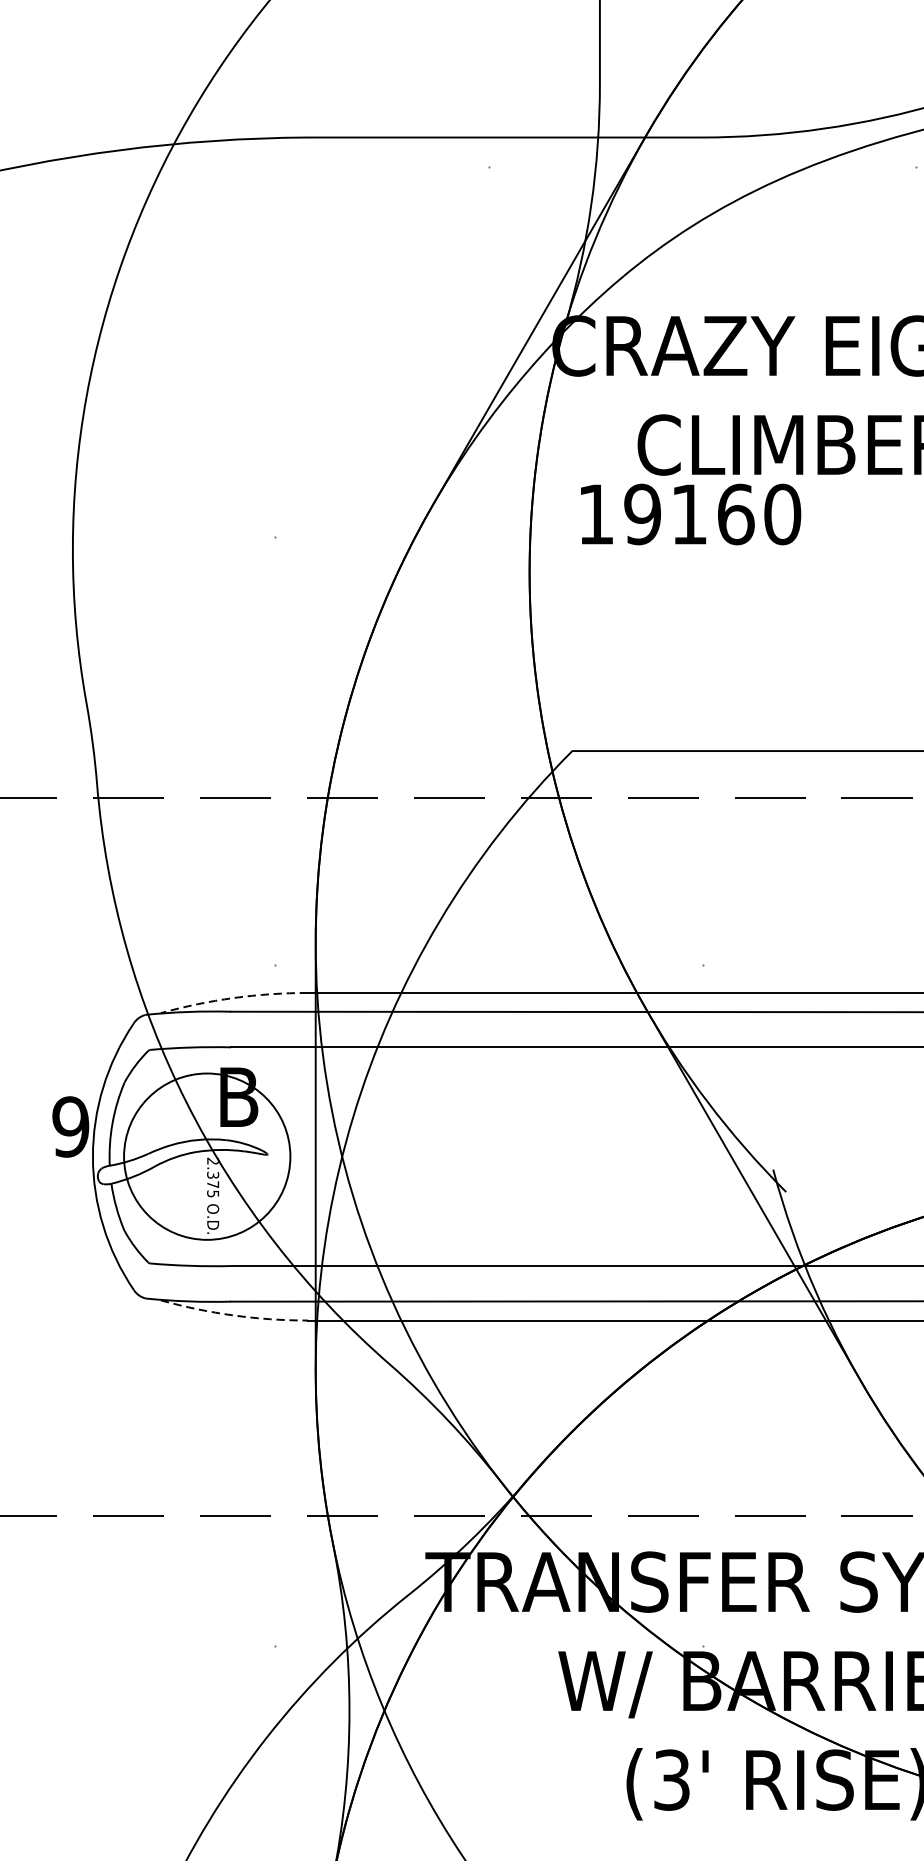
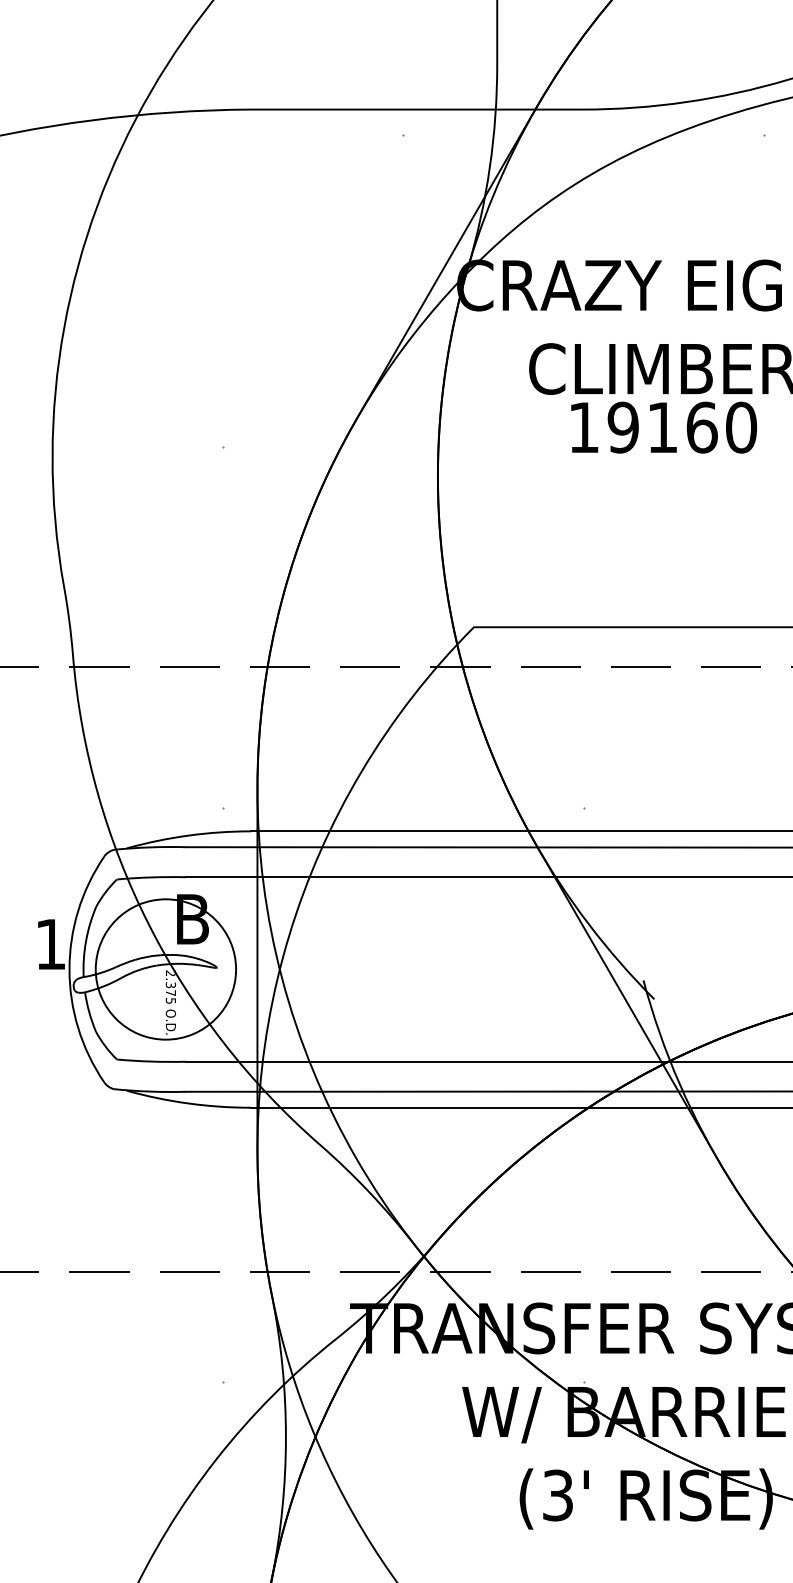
part: (691, 514) -> (664, 427), moved
arc: (233, 997) -> (188, 835), dashed -> solid
text: (70, 1127) -> (50, 944), 9 -> 1
arc: (233, 1315) -> (188, 1103), dashed -> solid

